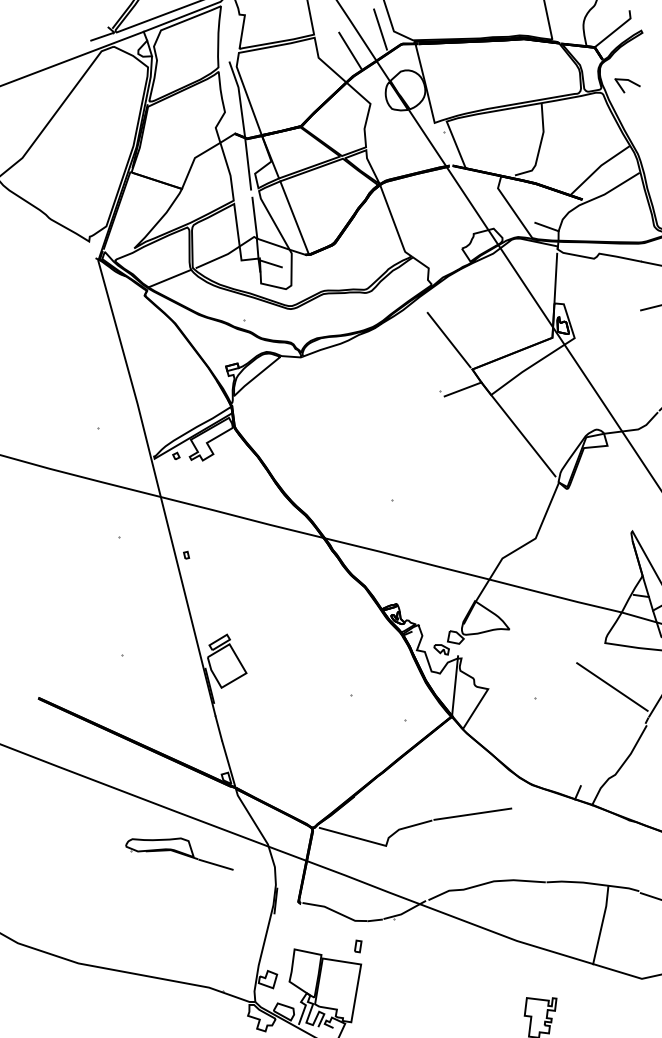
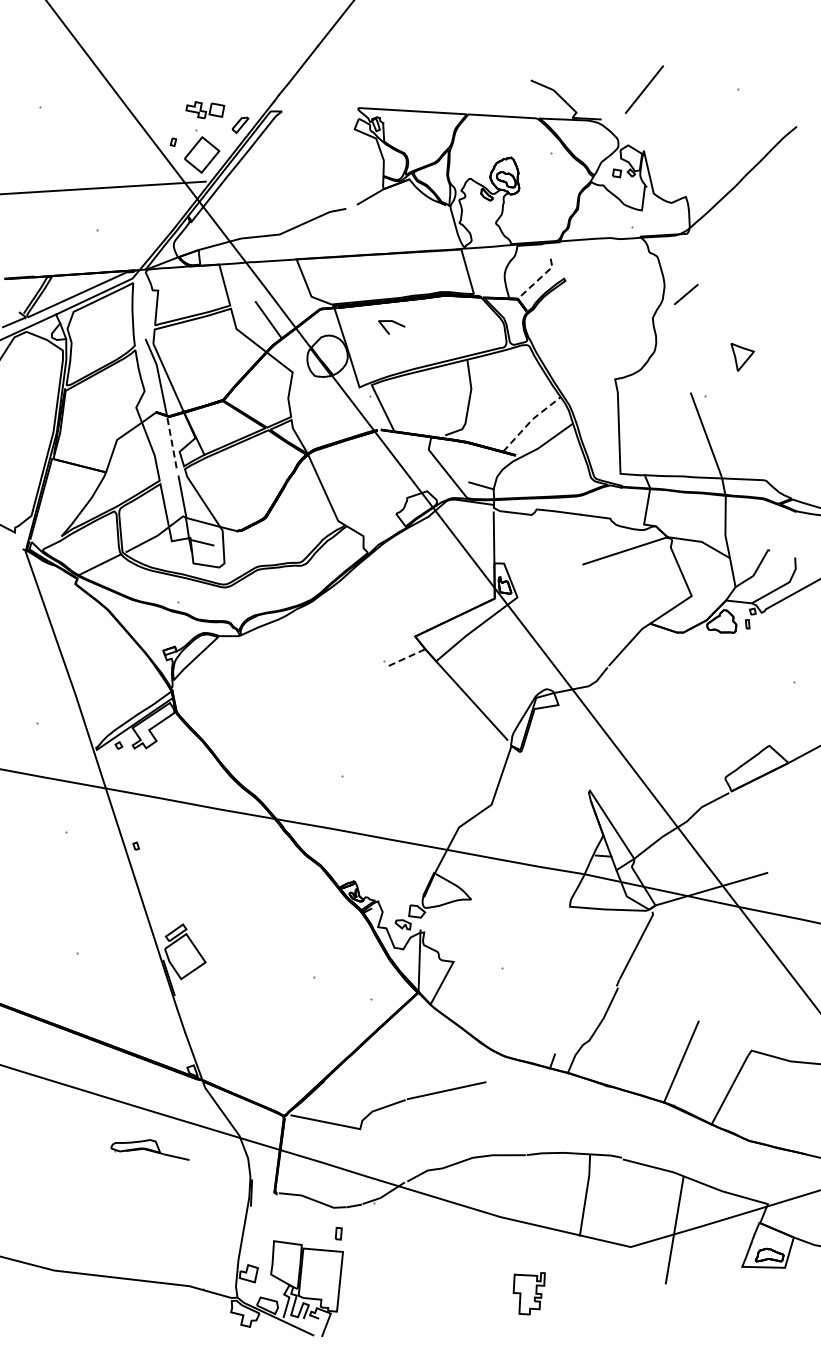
line: (380, 29) -> (297, 295), removed
line: (616, 29) -> (538, 279), solid -> dashed
part: (627, 86) -> (391, 327), moved
line: (247, 163) -> (171, 441), solid -> dashed
line: (599, 167) -> (530, 421), solid -> dashed
line: (294, 217) -> (222, 493), removed
line: (449, 339) -> (389, 607), removed
line: (463, 389) -> (407, 657), solid -> dashed
line: (611, 687) -> (579, 951), removed
part: (179, 851) -> (149, 1149), size x0.7

